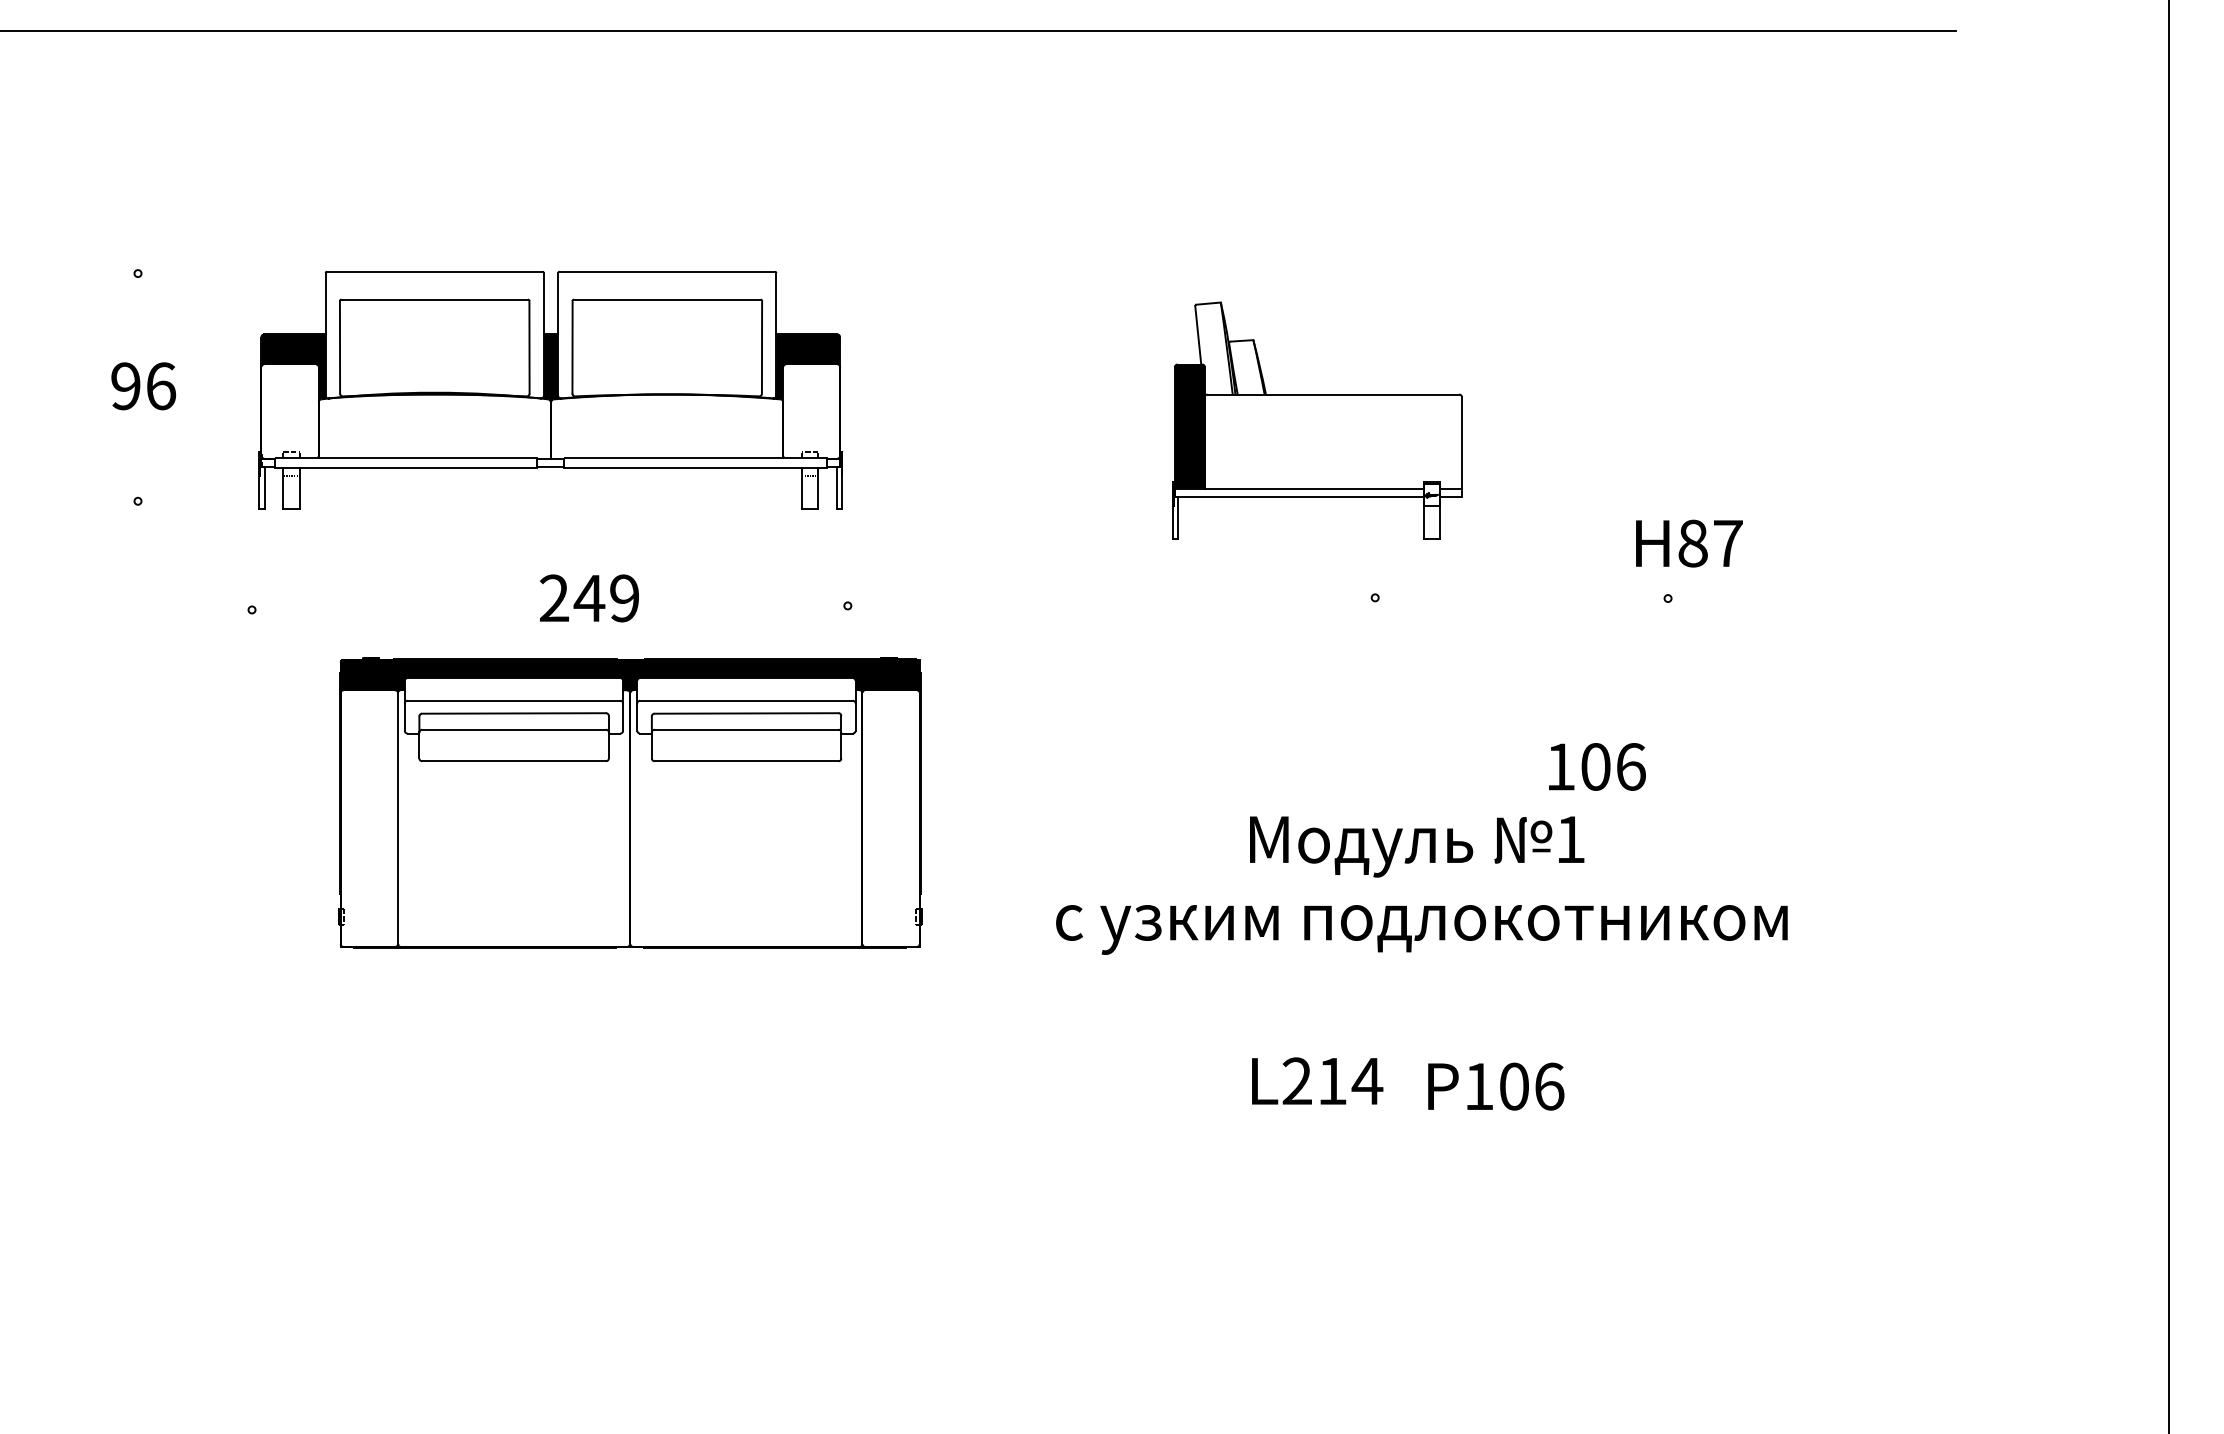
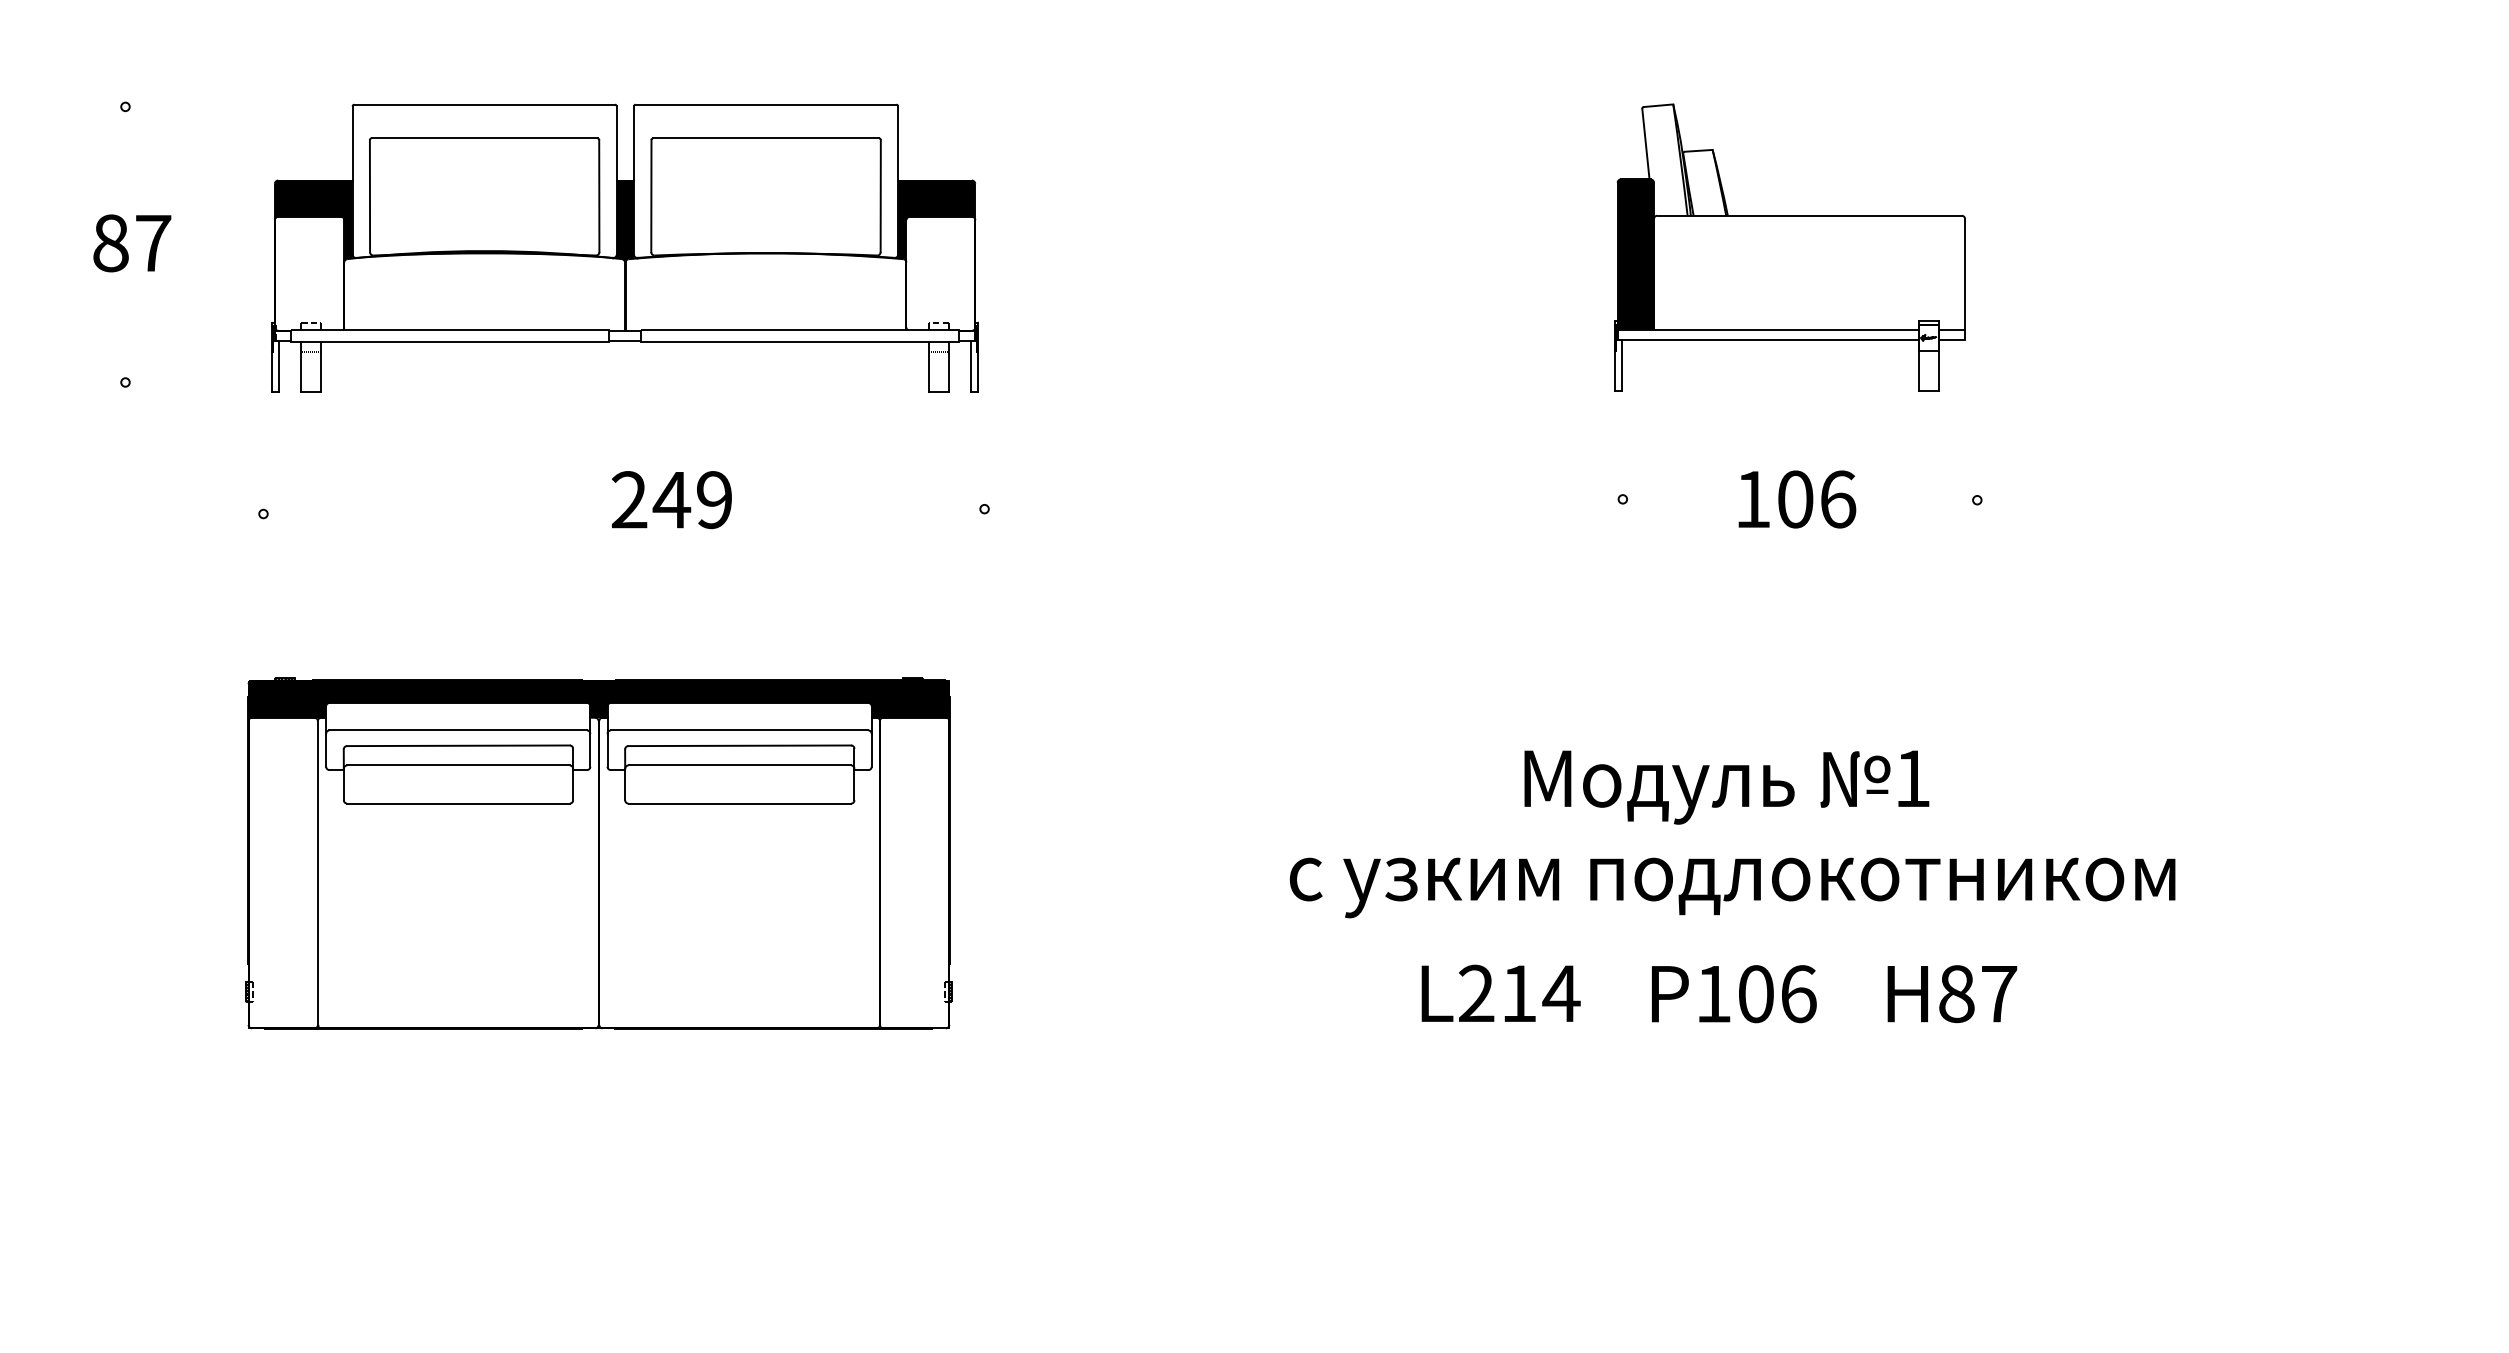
text: (143, 386) -> (132, 243), 96 -> 87
part: (1317, 420) -> (1790, 247), moved
text: (1689, 543) -> (1952, 993), moved
text: (1597, 766) -> (1797, 498), moved
part: (630, 802) -> (599, 853), moved
text: (1421, 885) -> (1732, 834), moved
text: (1317, 1080) -> (1500, 992), moved
text: (1496, 1086) -> (1734, 993), moved

